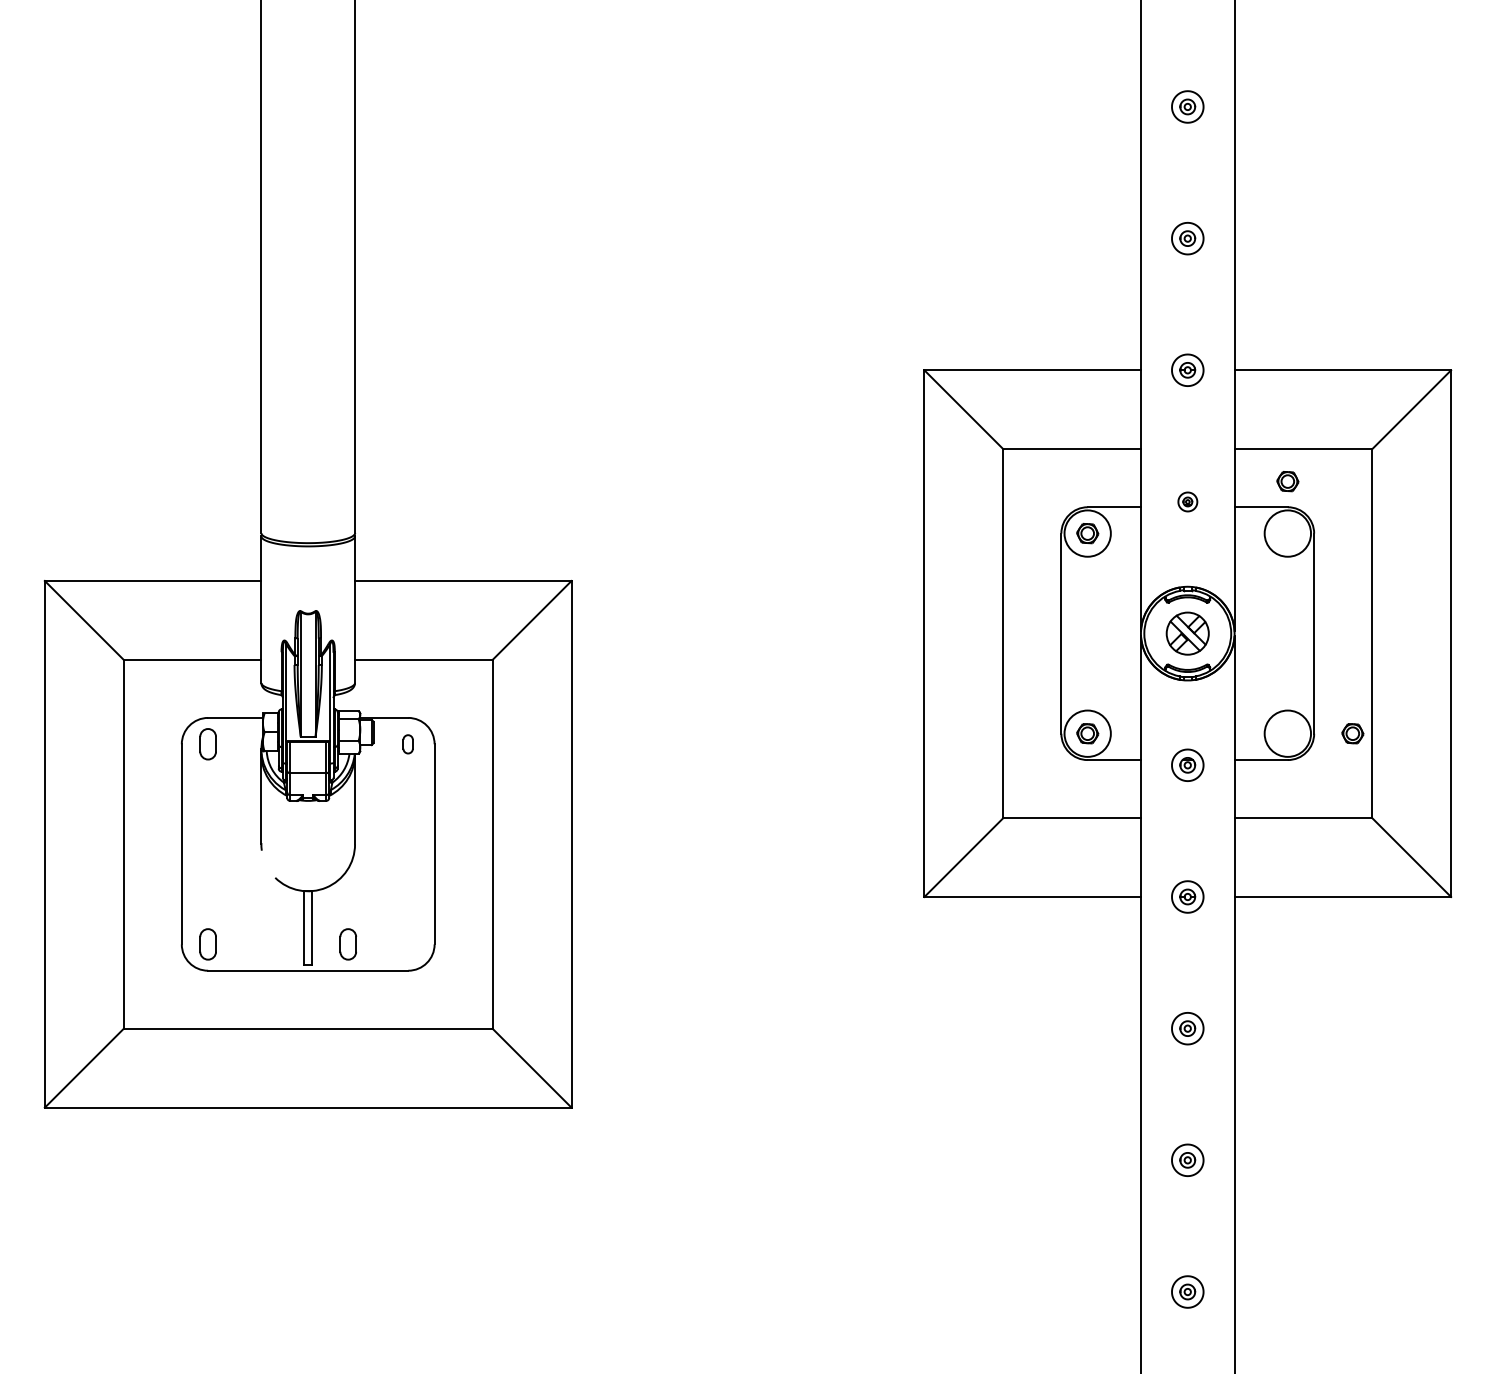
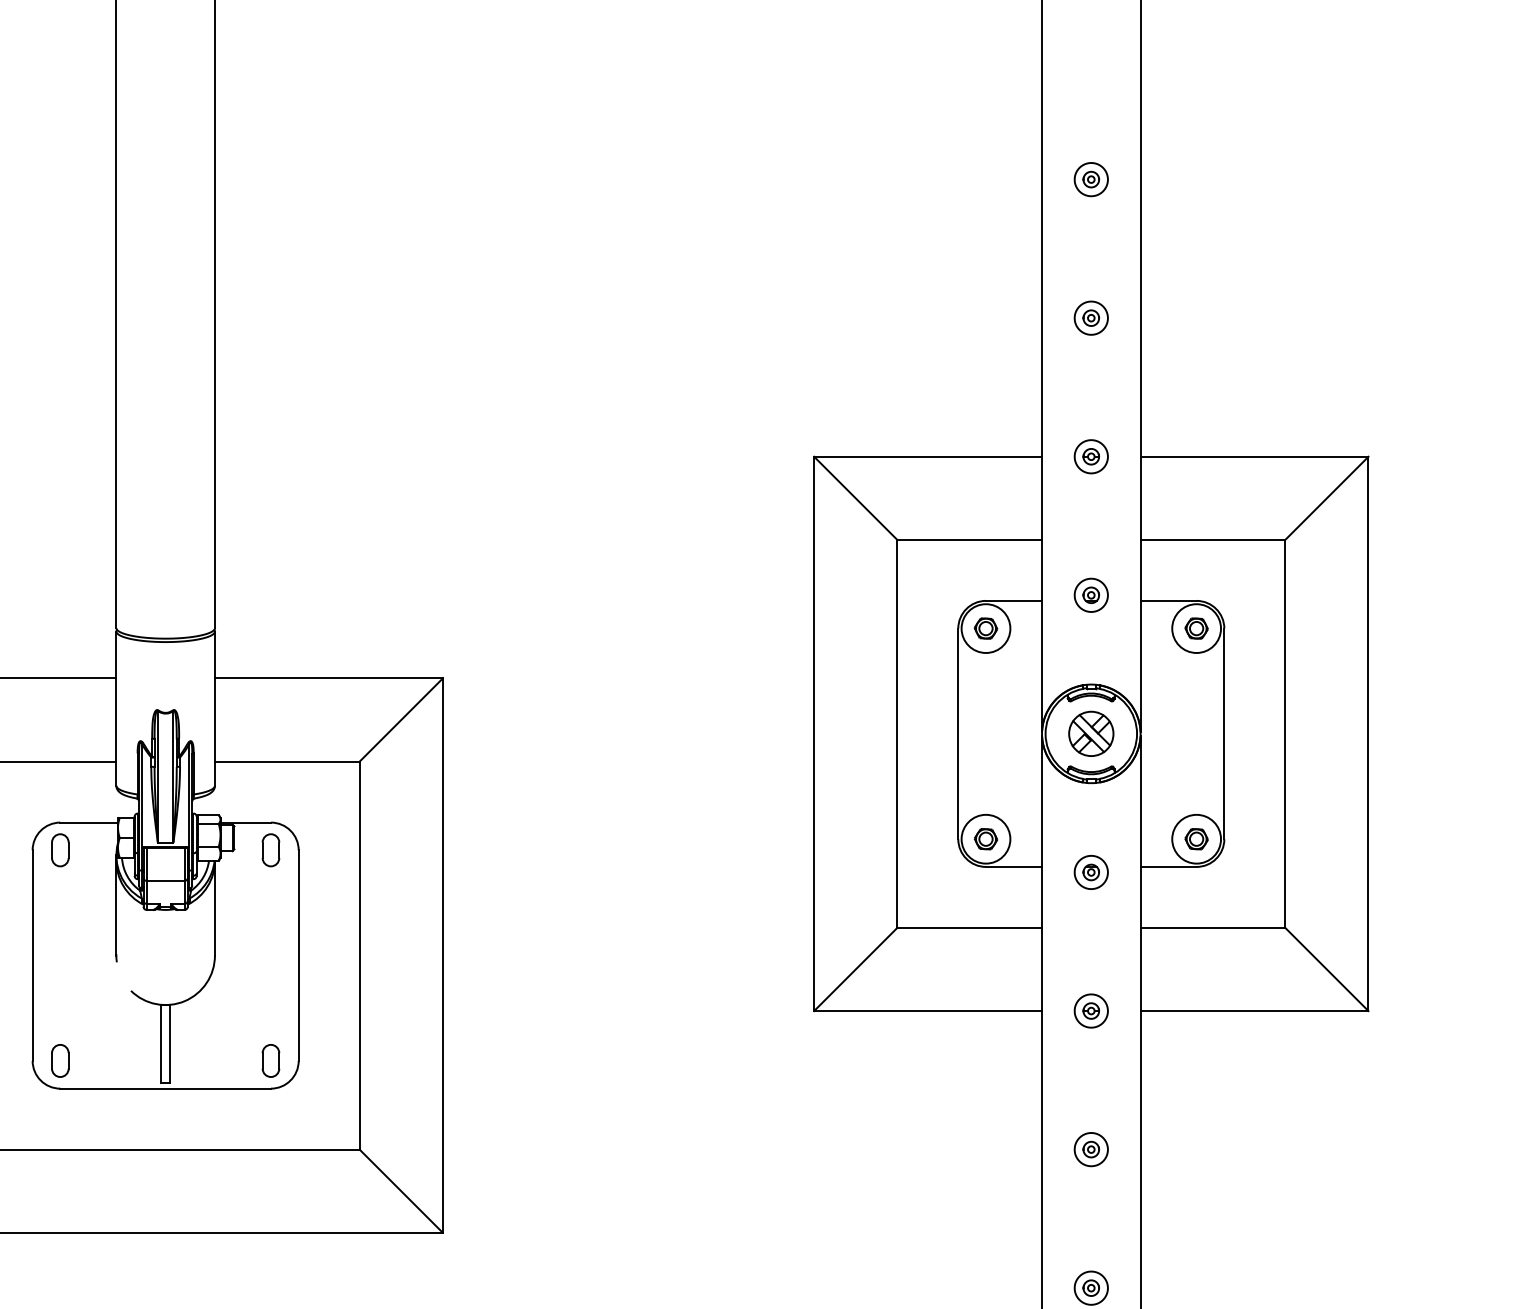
part: (1287, 481) -> (1196, 628), moved
part: (1187, 501) -> (1091, 594), size x1.67
part: (1352, 733) -> (1196, 838), moved
part: (407, 744) -> (270, 850), size x1.67
part: (347, 944) -> (270, 1061), moved

